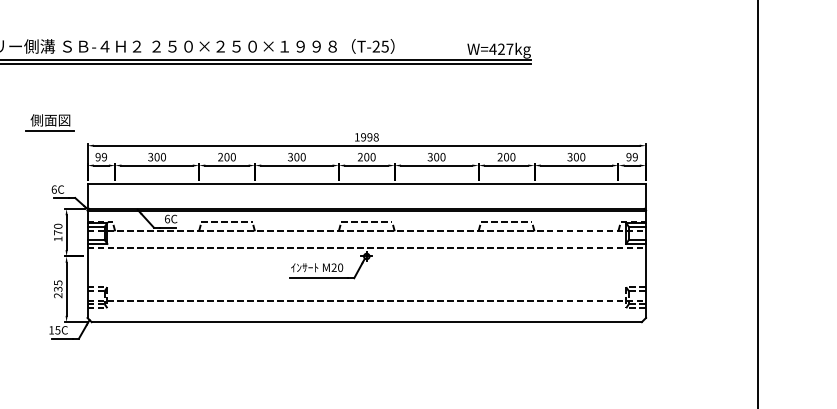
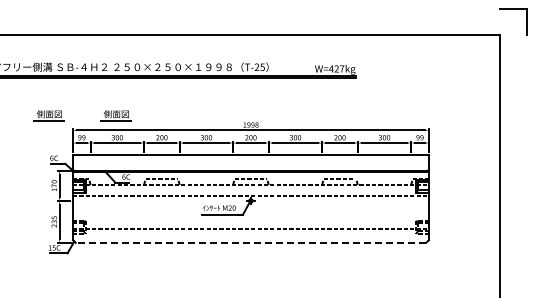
part: (154, 122) -> (115, 115), added
line: (366, 321) -> (250, 242), solid -> dashed

